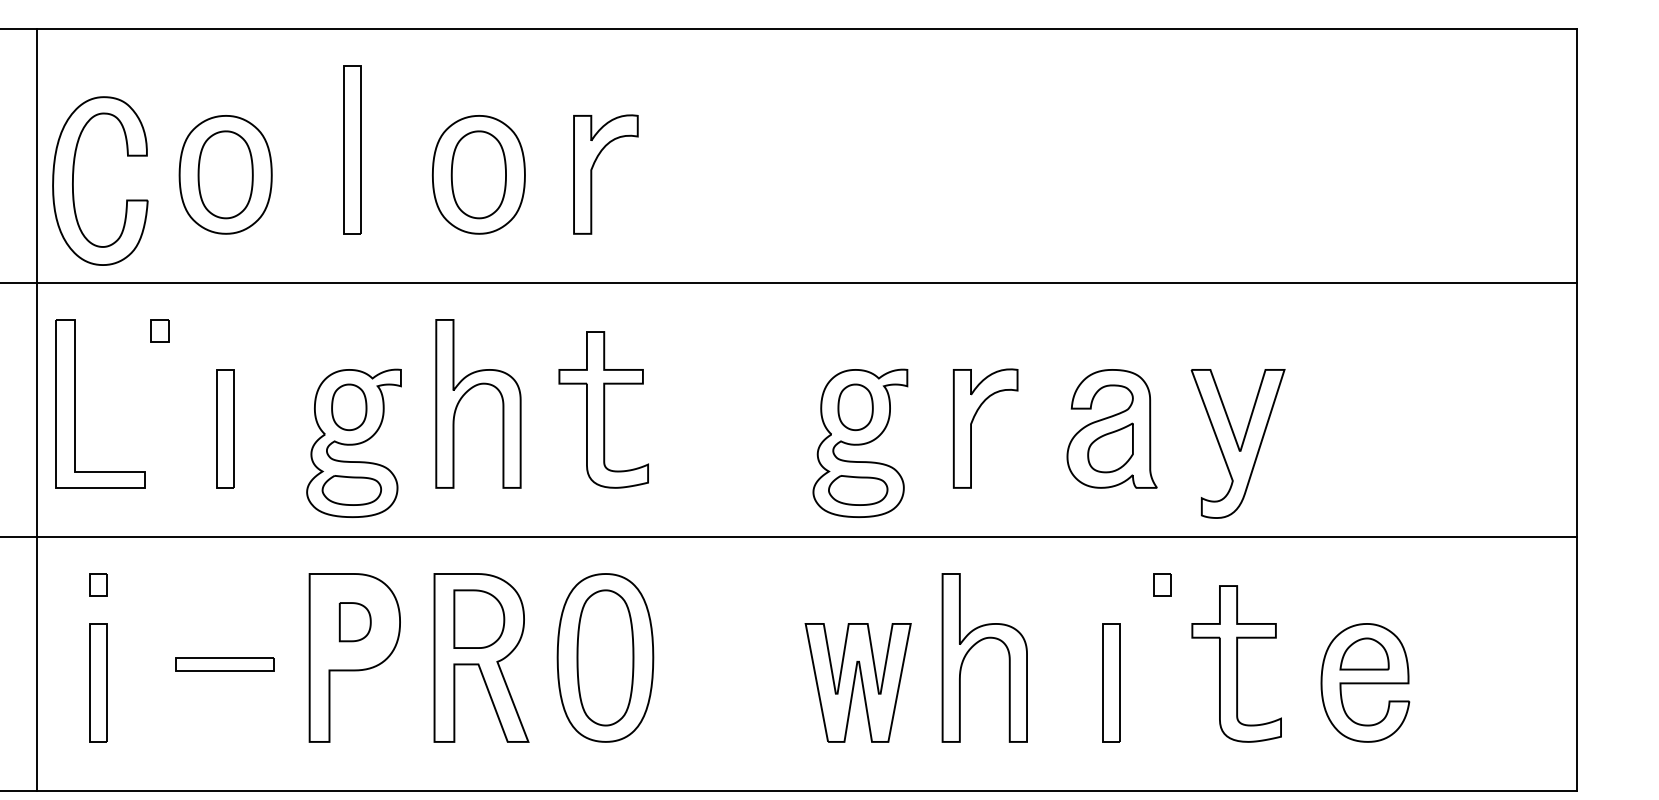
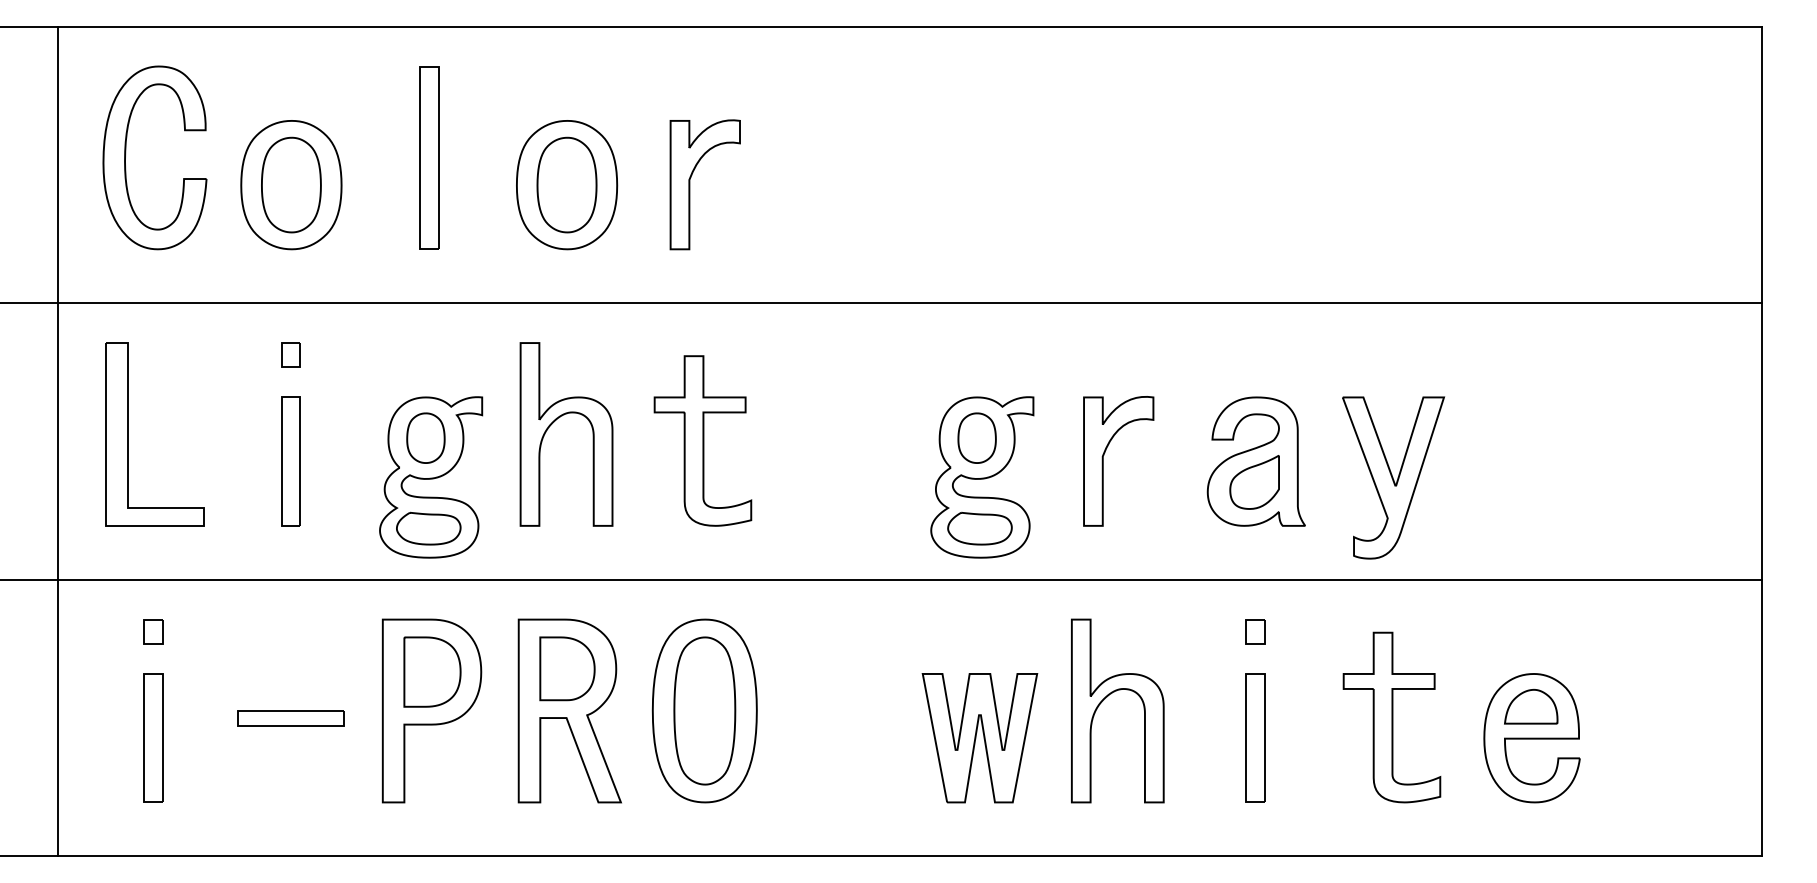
part: (74, 177) -> (126, 153), moved
part: (159, 330) -> (290, 354), moved
line: (36, 410) -> (57, 441), moved
part: (1162, 584) -> (1255, 631), moved
part: (355, 621) -> (432, 671), size x1.67

